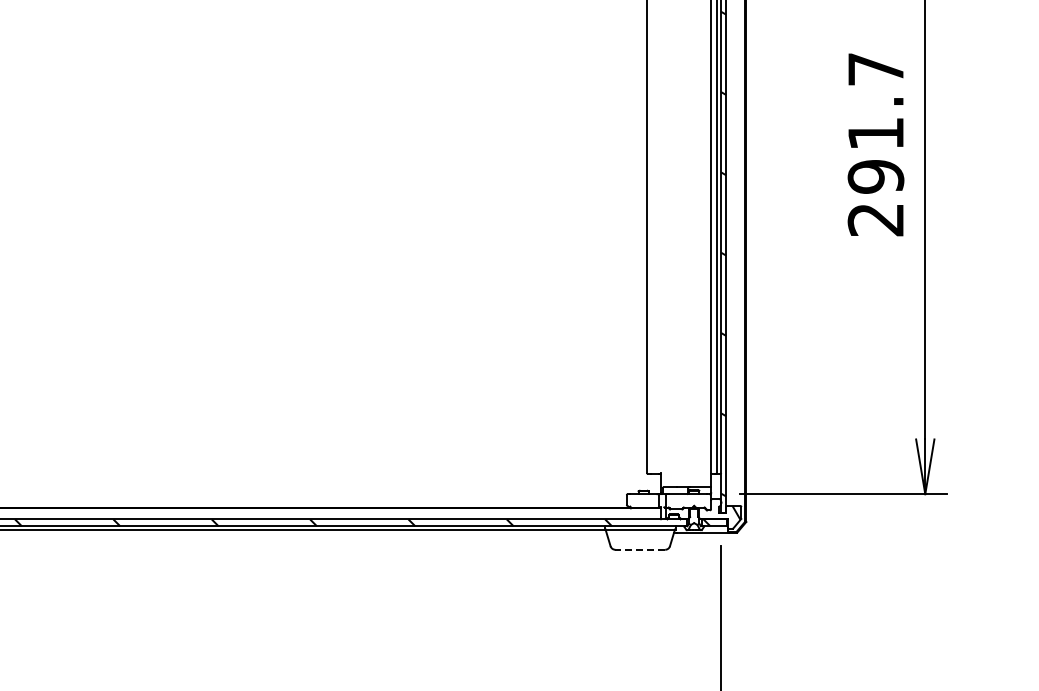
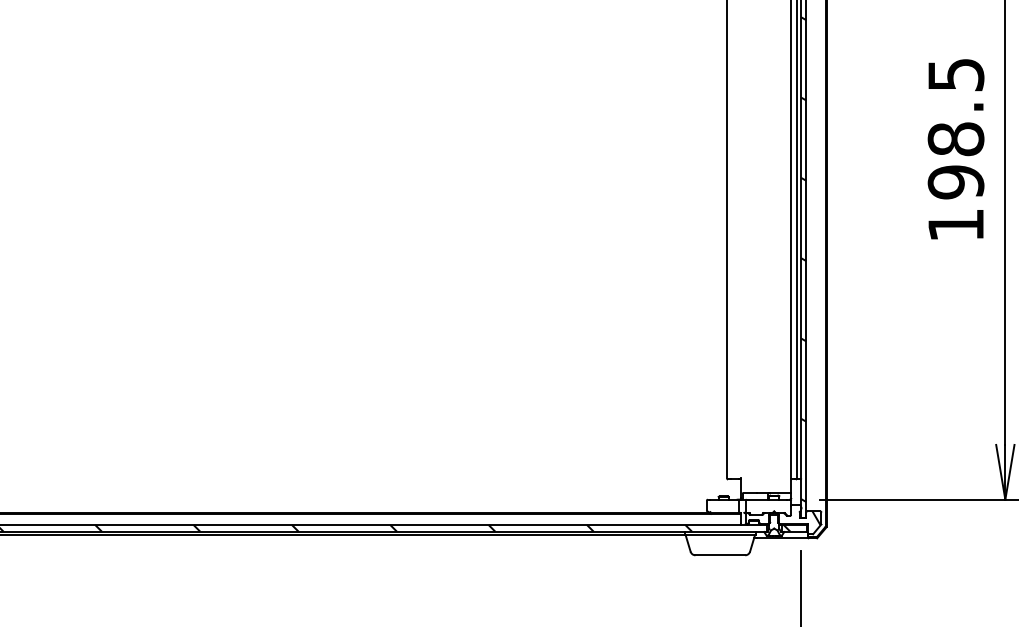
text: (875, 144) -> (955, 150), 291.7 -> 198.5
line: (640, 549) -> (720, 555), dashed -> solid

